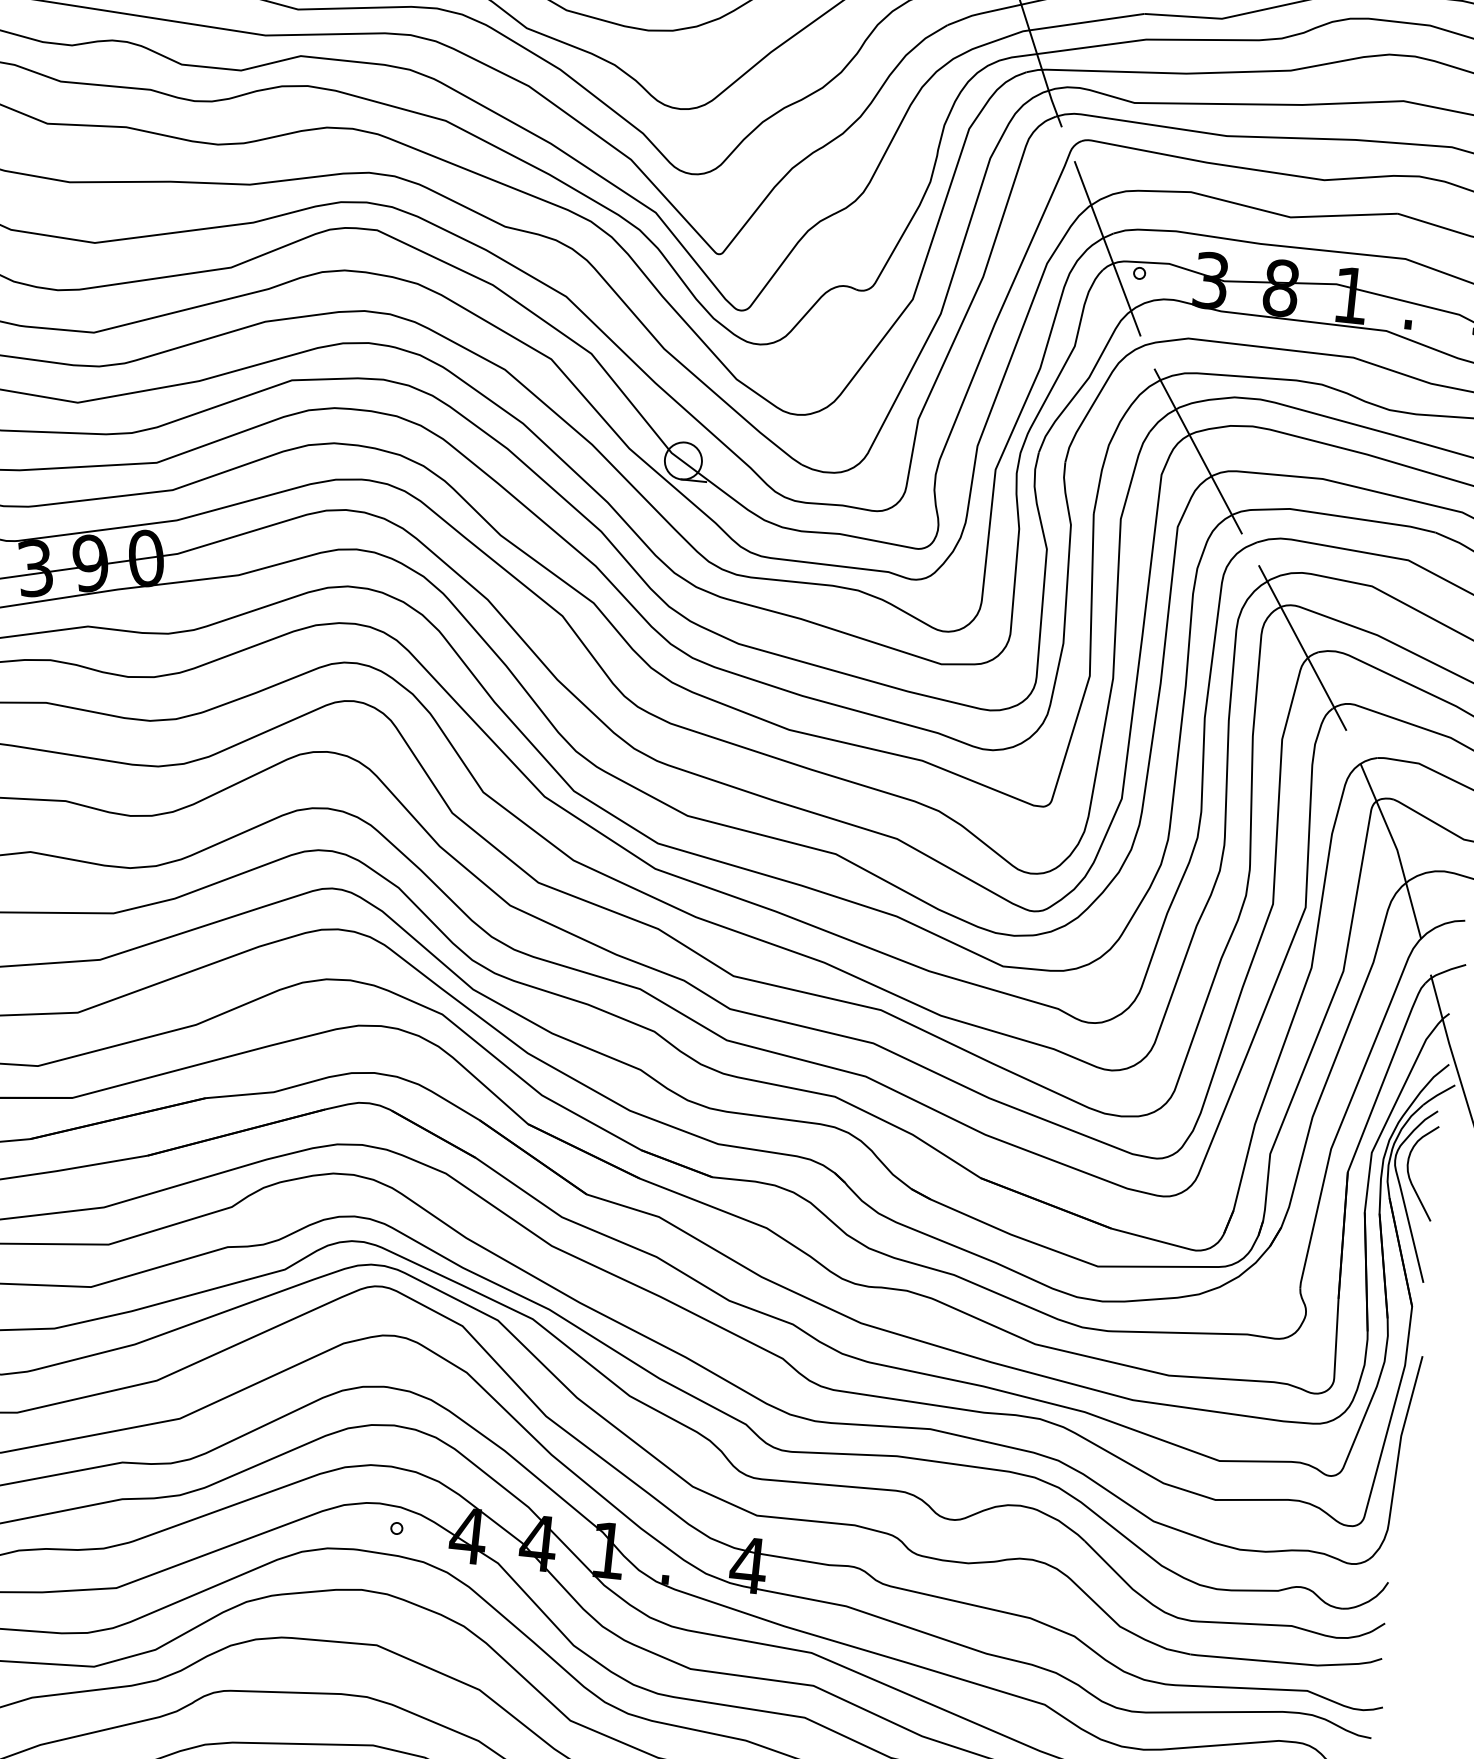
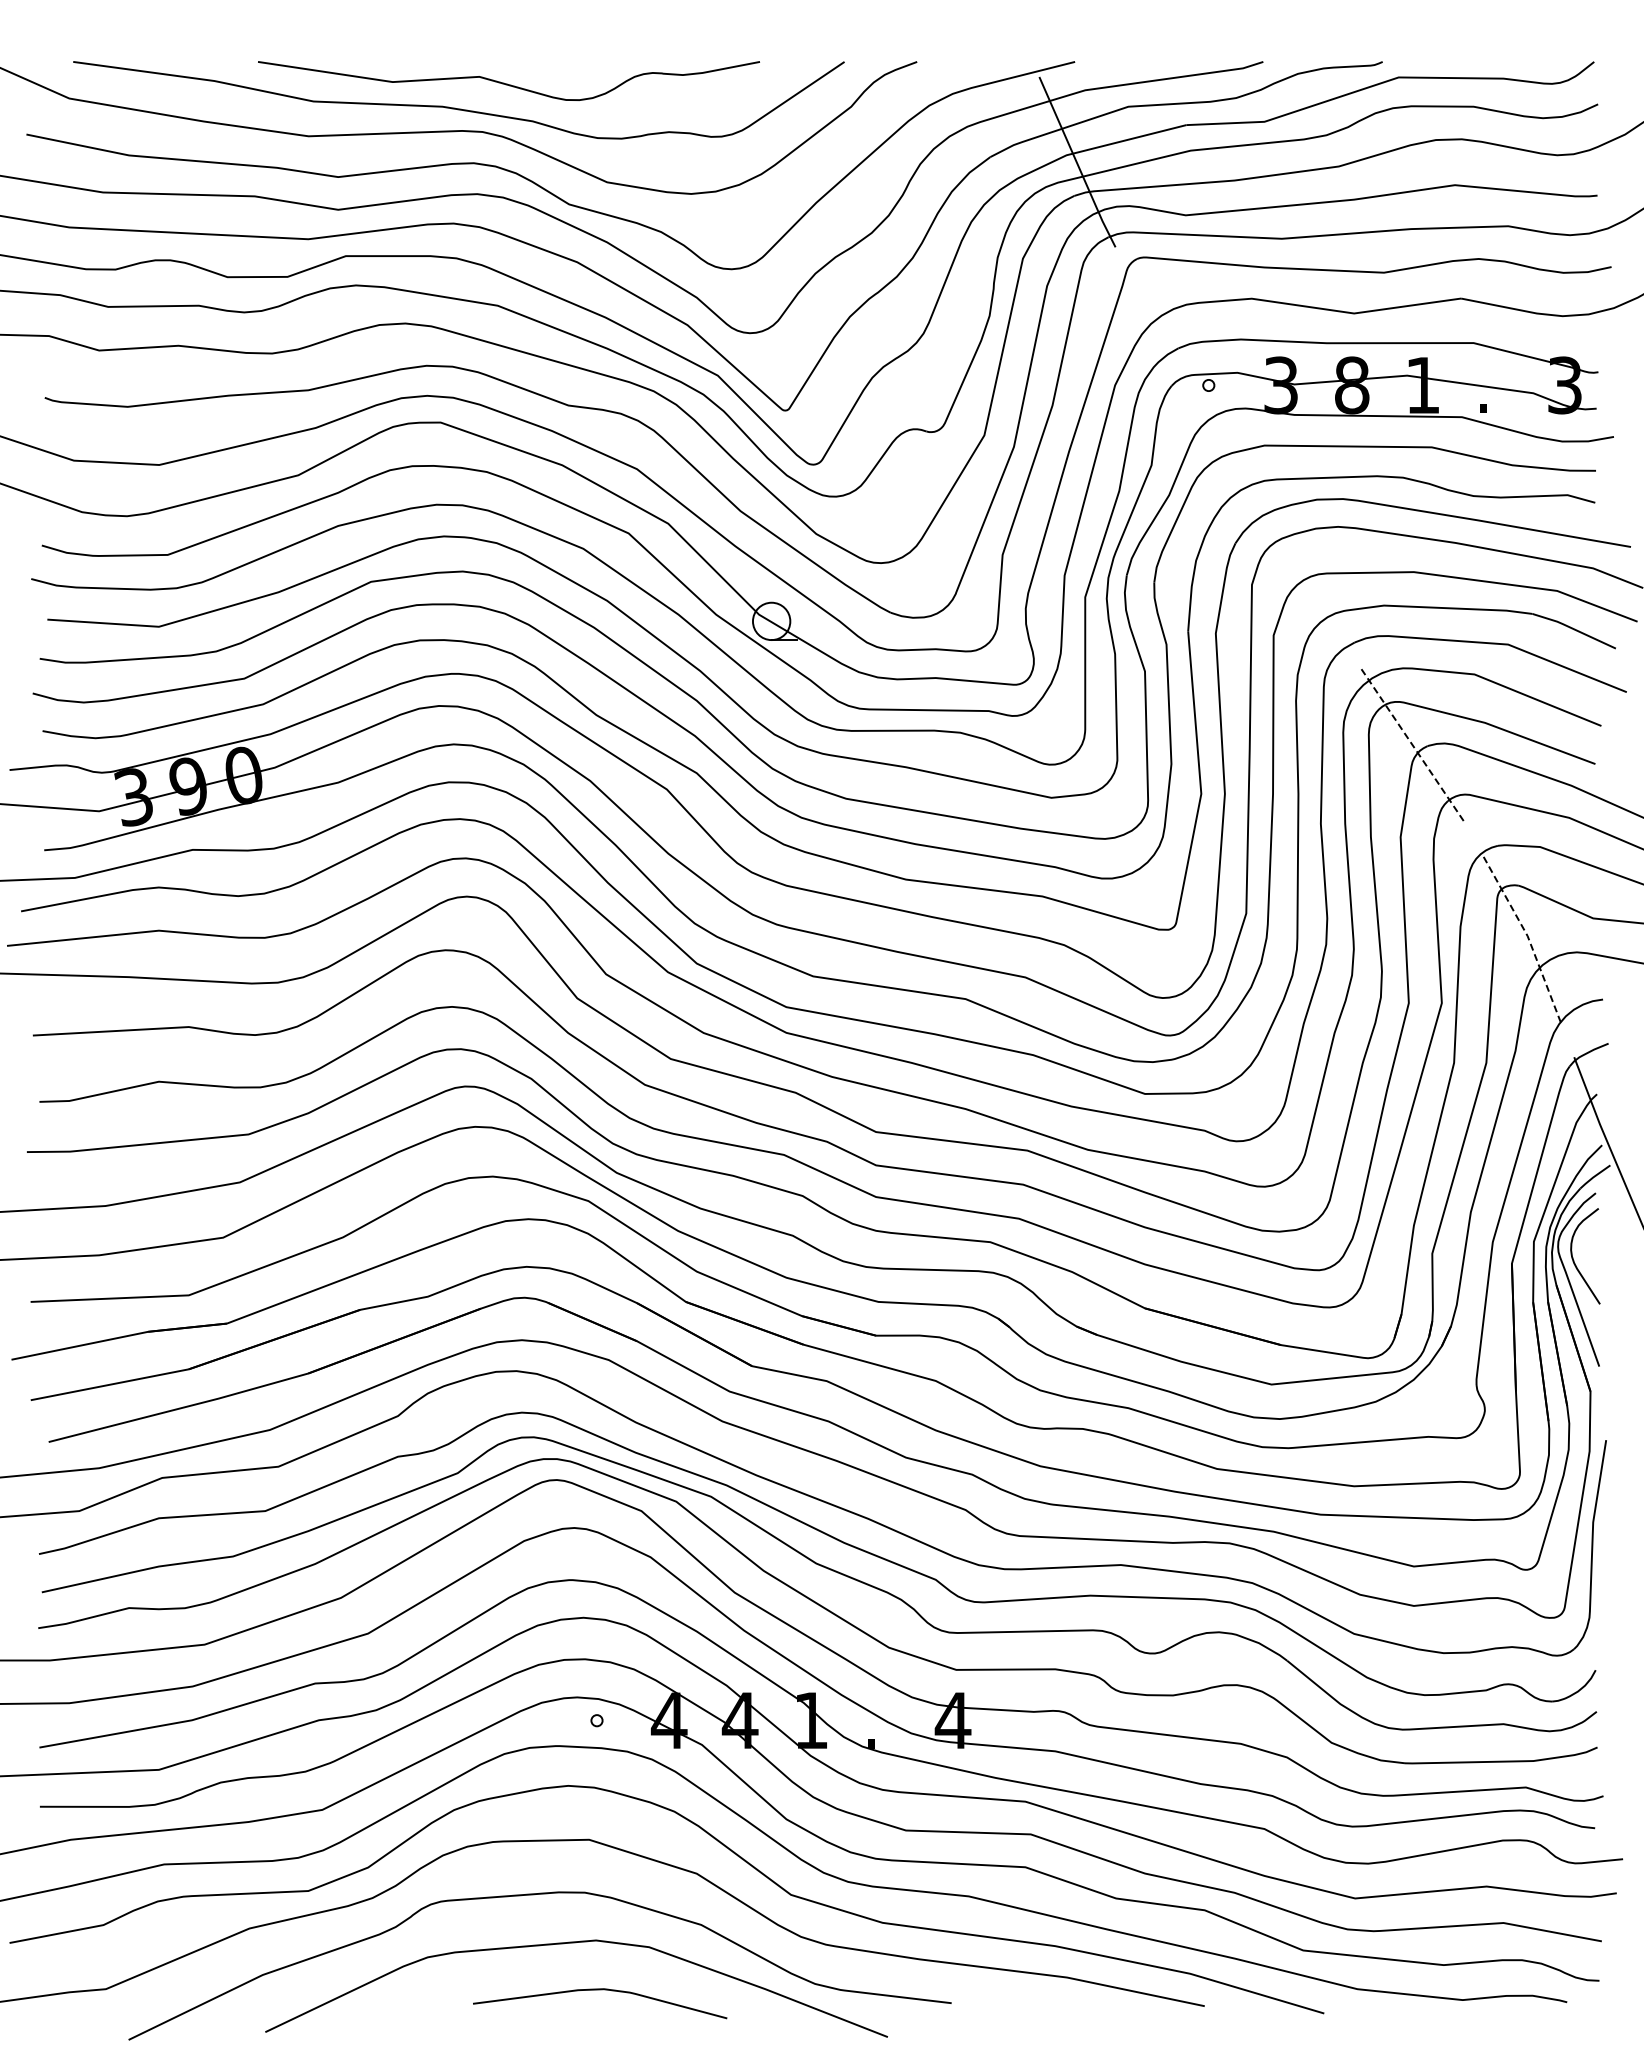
line: (1108, 248) -> (1174, 363), removed
line: (1198, 451) -> (1286, 557), removed
line: (1302, 647) -> (1411, 743), solid -> dashed
line: (1397, 849) -> (1527, 935), solid -> dashed

